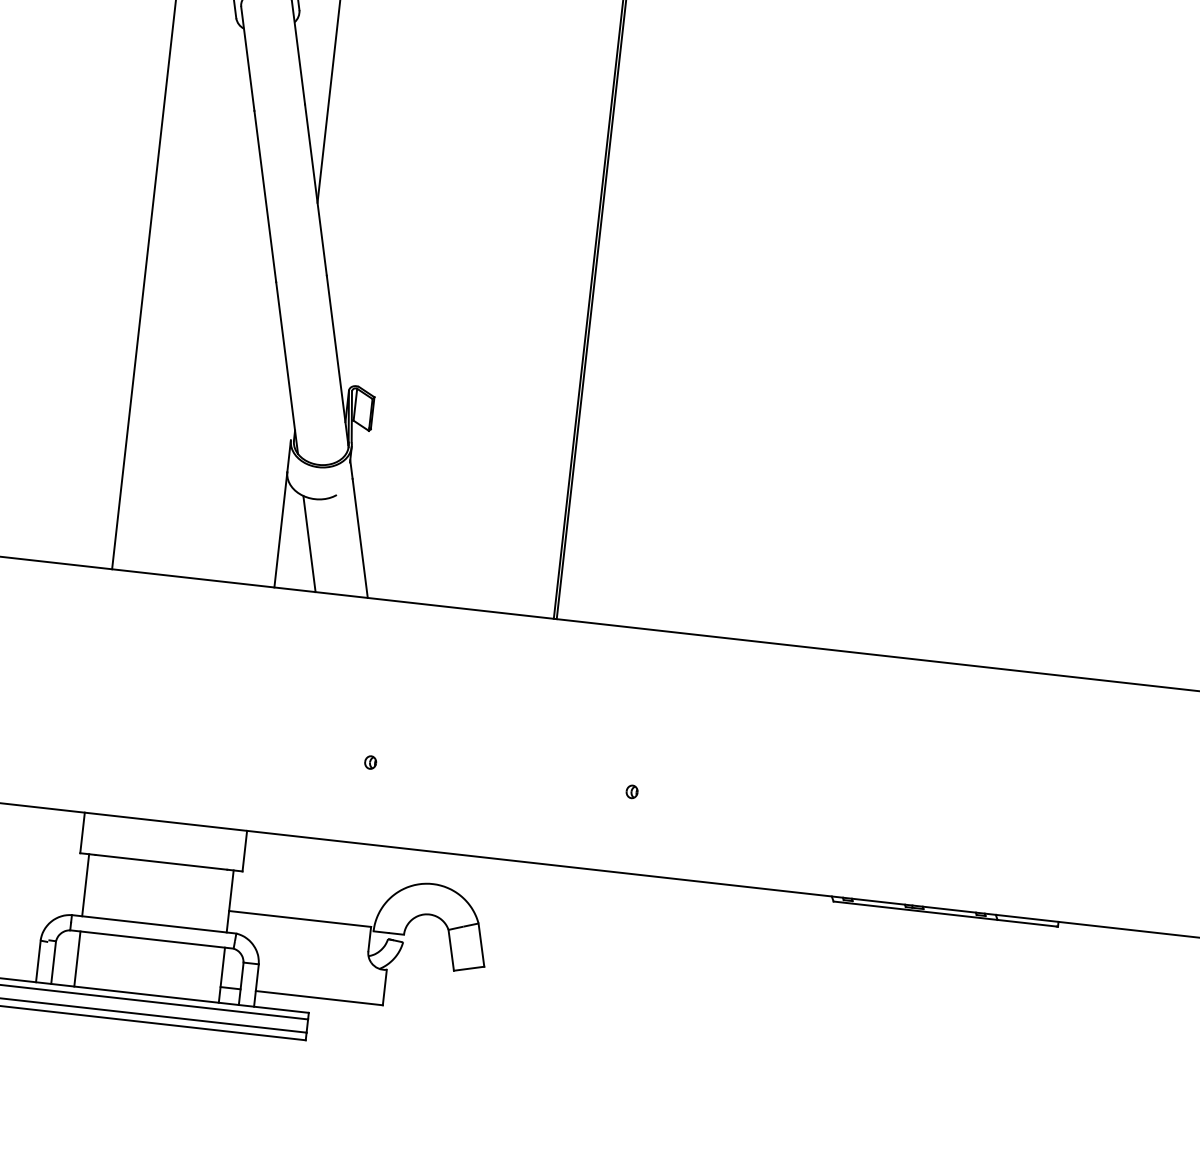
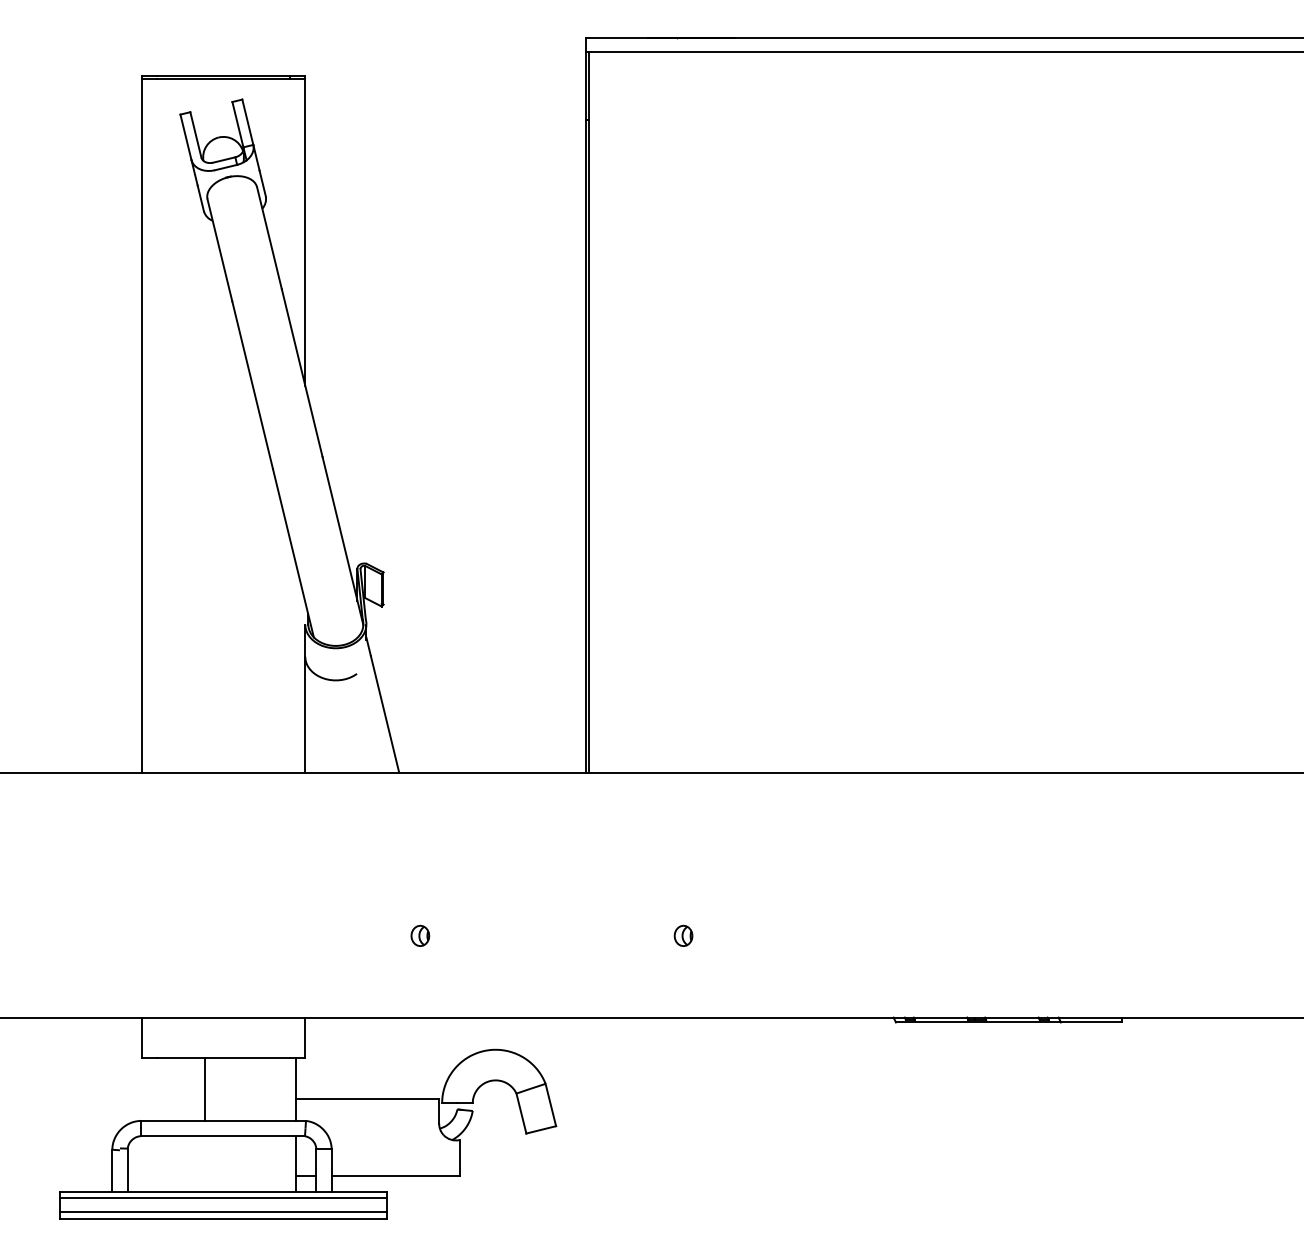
line: (308, 543) -> (334, 725), removed
part: (370, 762) -> (420, 935), size x1.6
part: (632, 791) -> (683, 935), size x1.6
line: (85, 885) -> (204, 1089), moved
line: (77, 958) -> (150, 1163), removed

